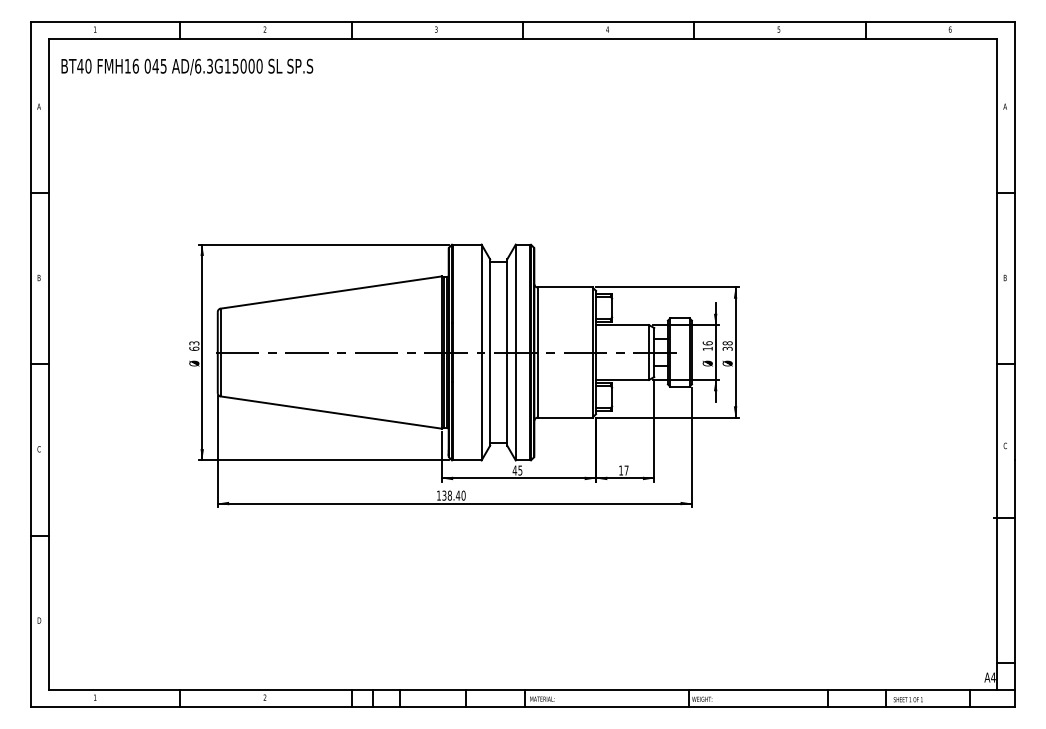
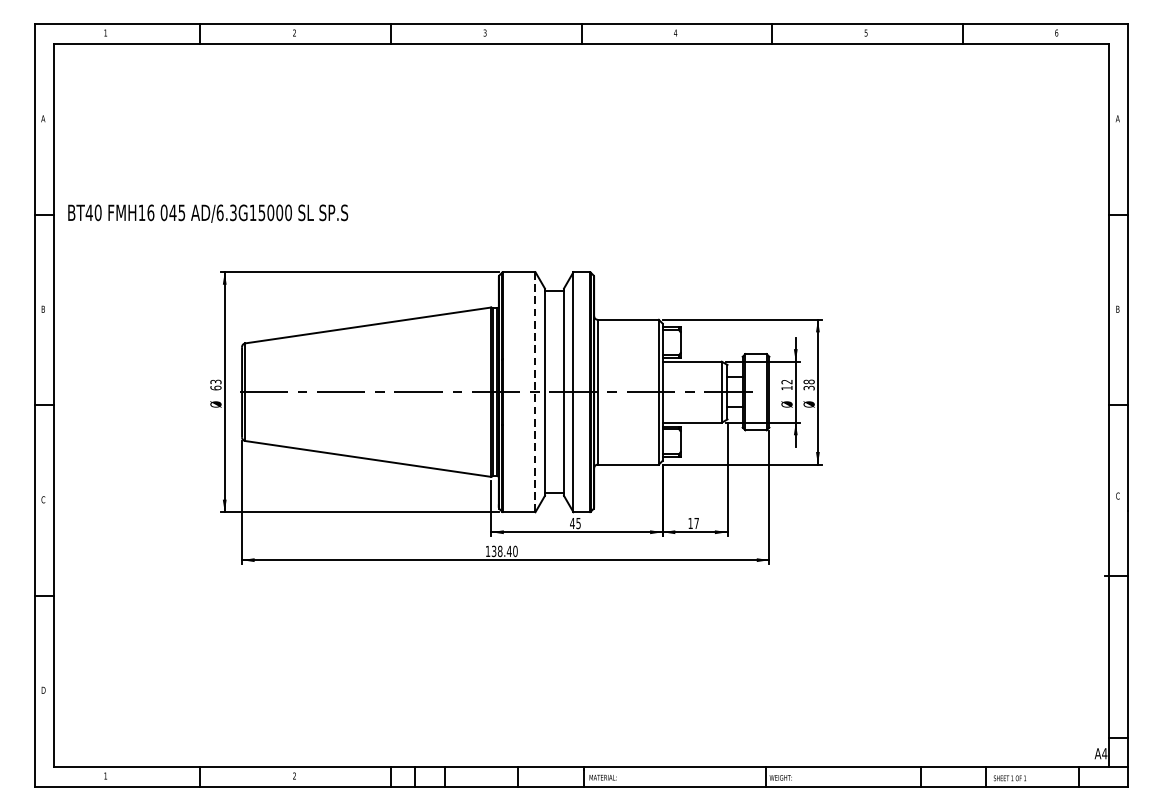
text: (187, 66) -> (208, 213), moved
text: (707, 343) -> (786, 382), 16 -> 12
line: (481, 352) -> (535, 392), solid -> dashed

